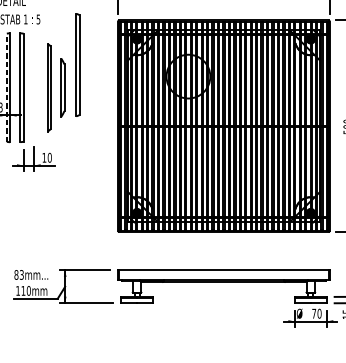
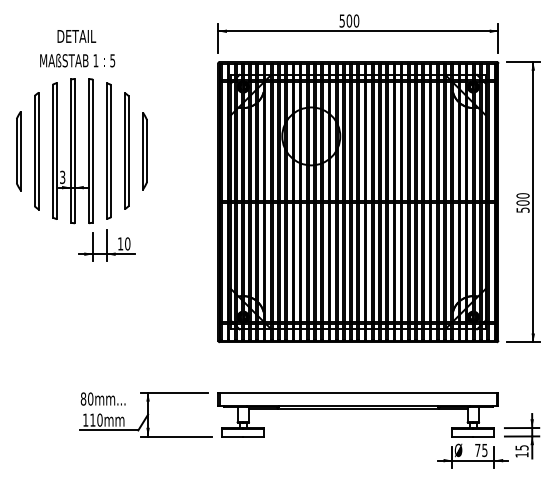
part: (77, 64) -> (108, 150), moved
line: (6, 88) -> (70, 151), dashed -> solid
text: (21, 274) -> (90, 398), 83mm... -> 80mm...
text: (319, 313) -> (484, 449), 70 -> 75

